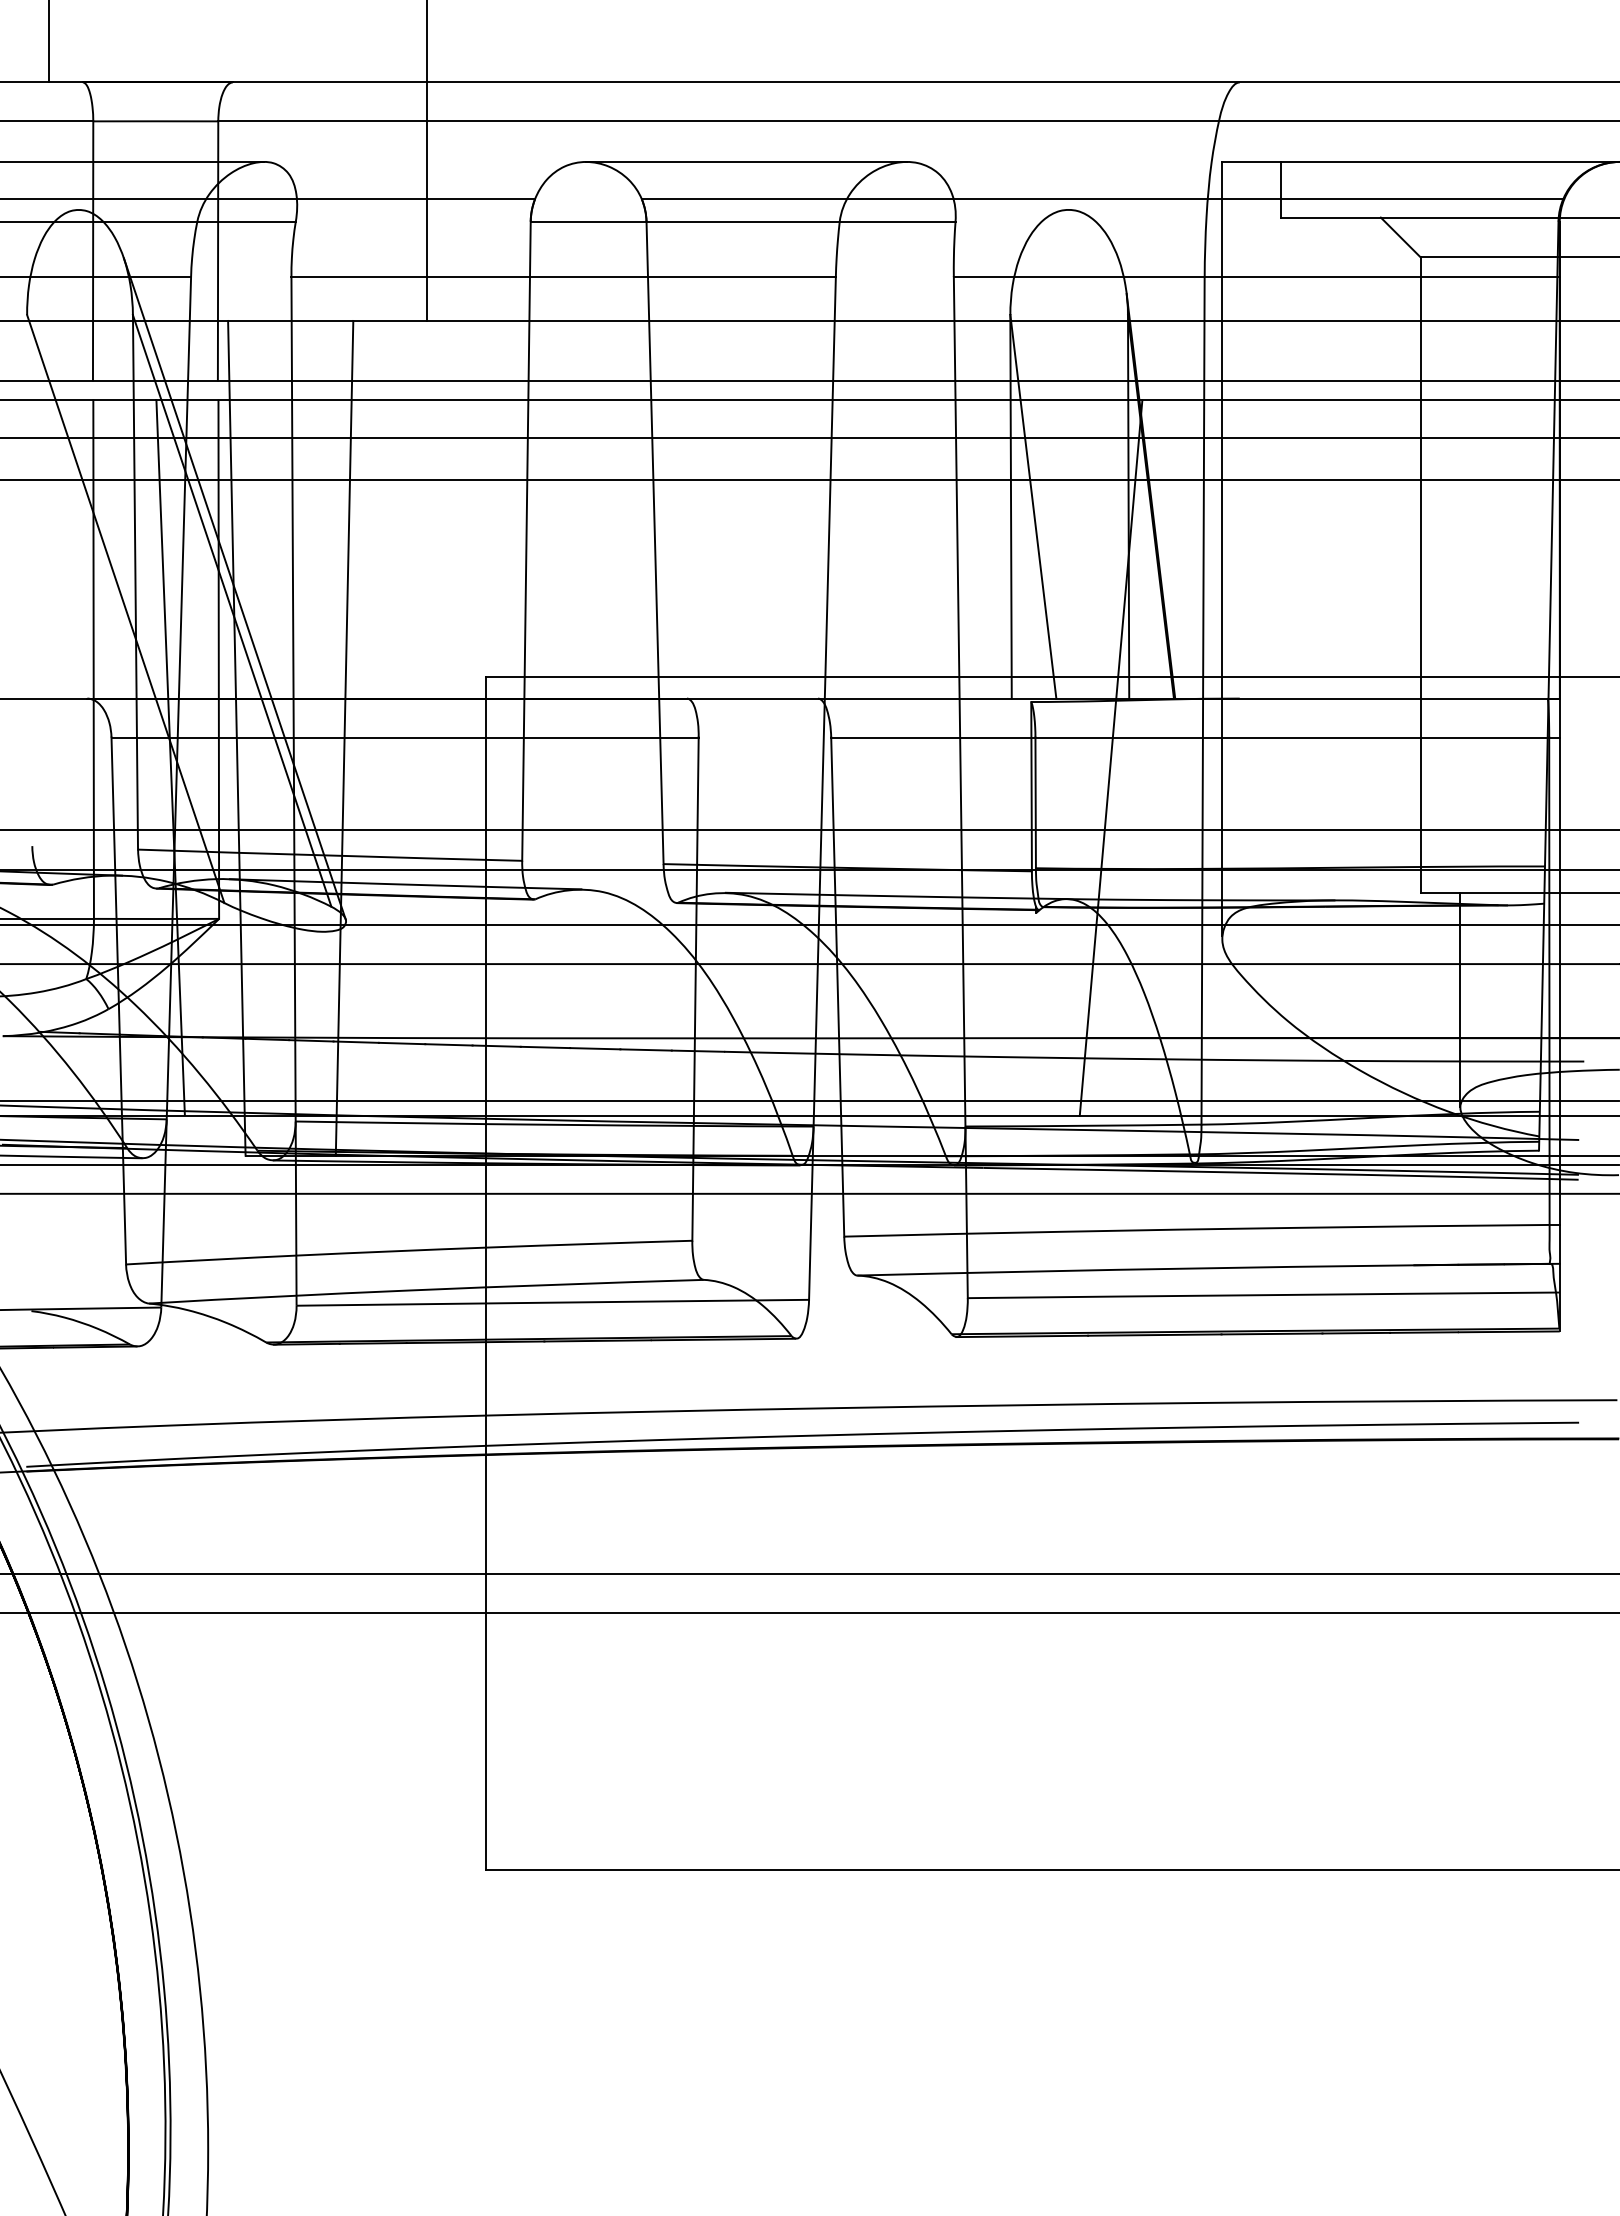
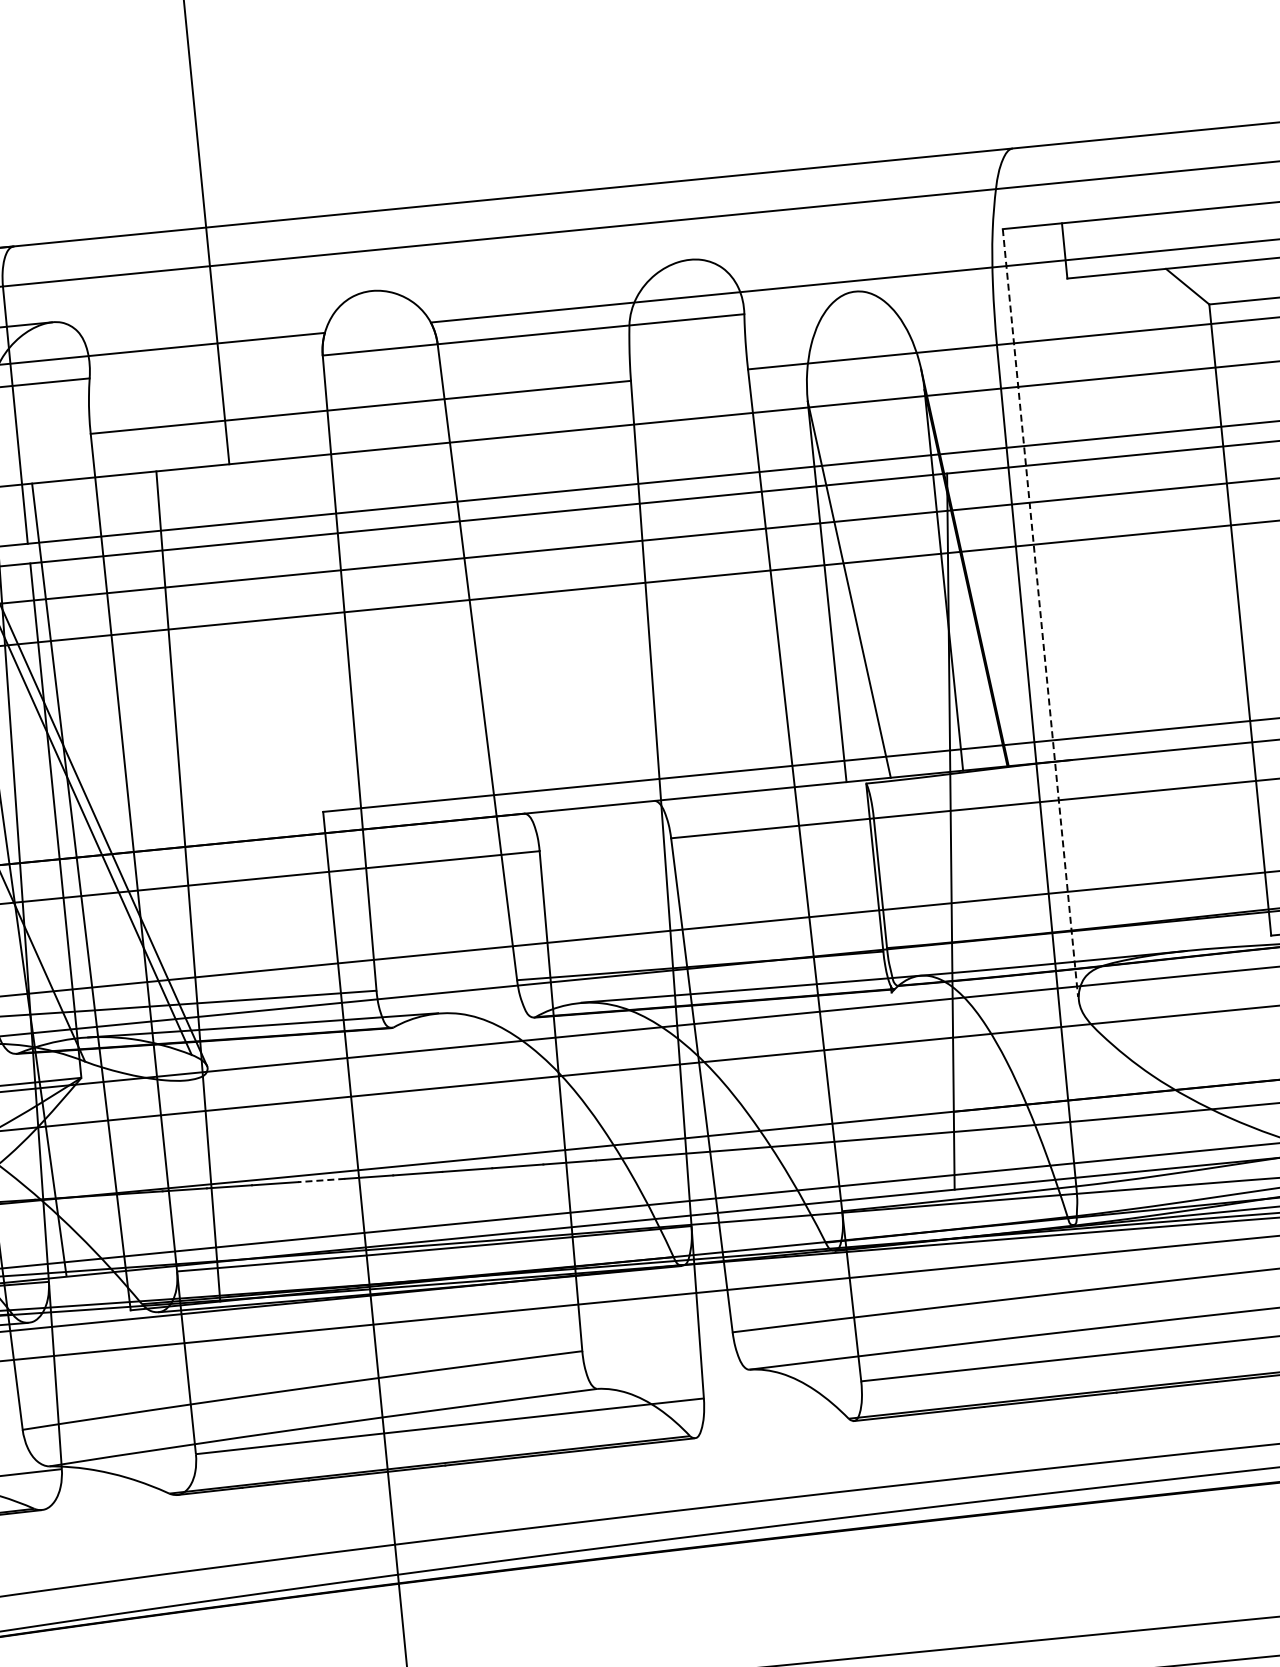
line: (746, 161) -> (531, 274), removed
line: (1221, 548) -> (1040, 612), solid -> dashed
line: (448, 1044) -> (321, 1180), solid -> dashed

